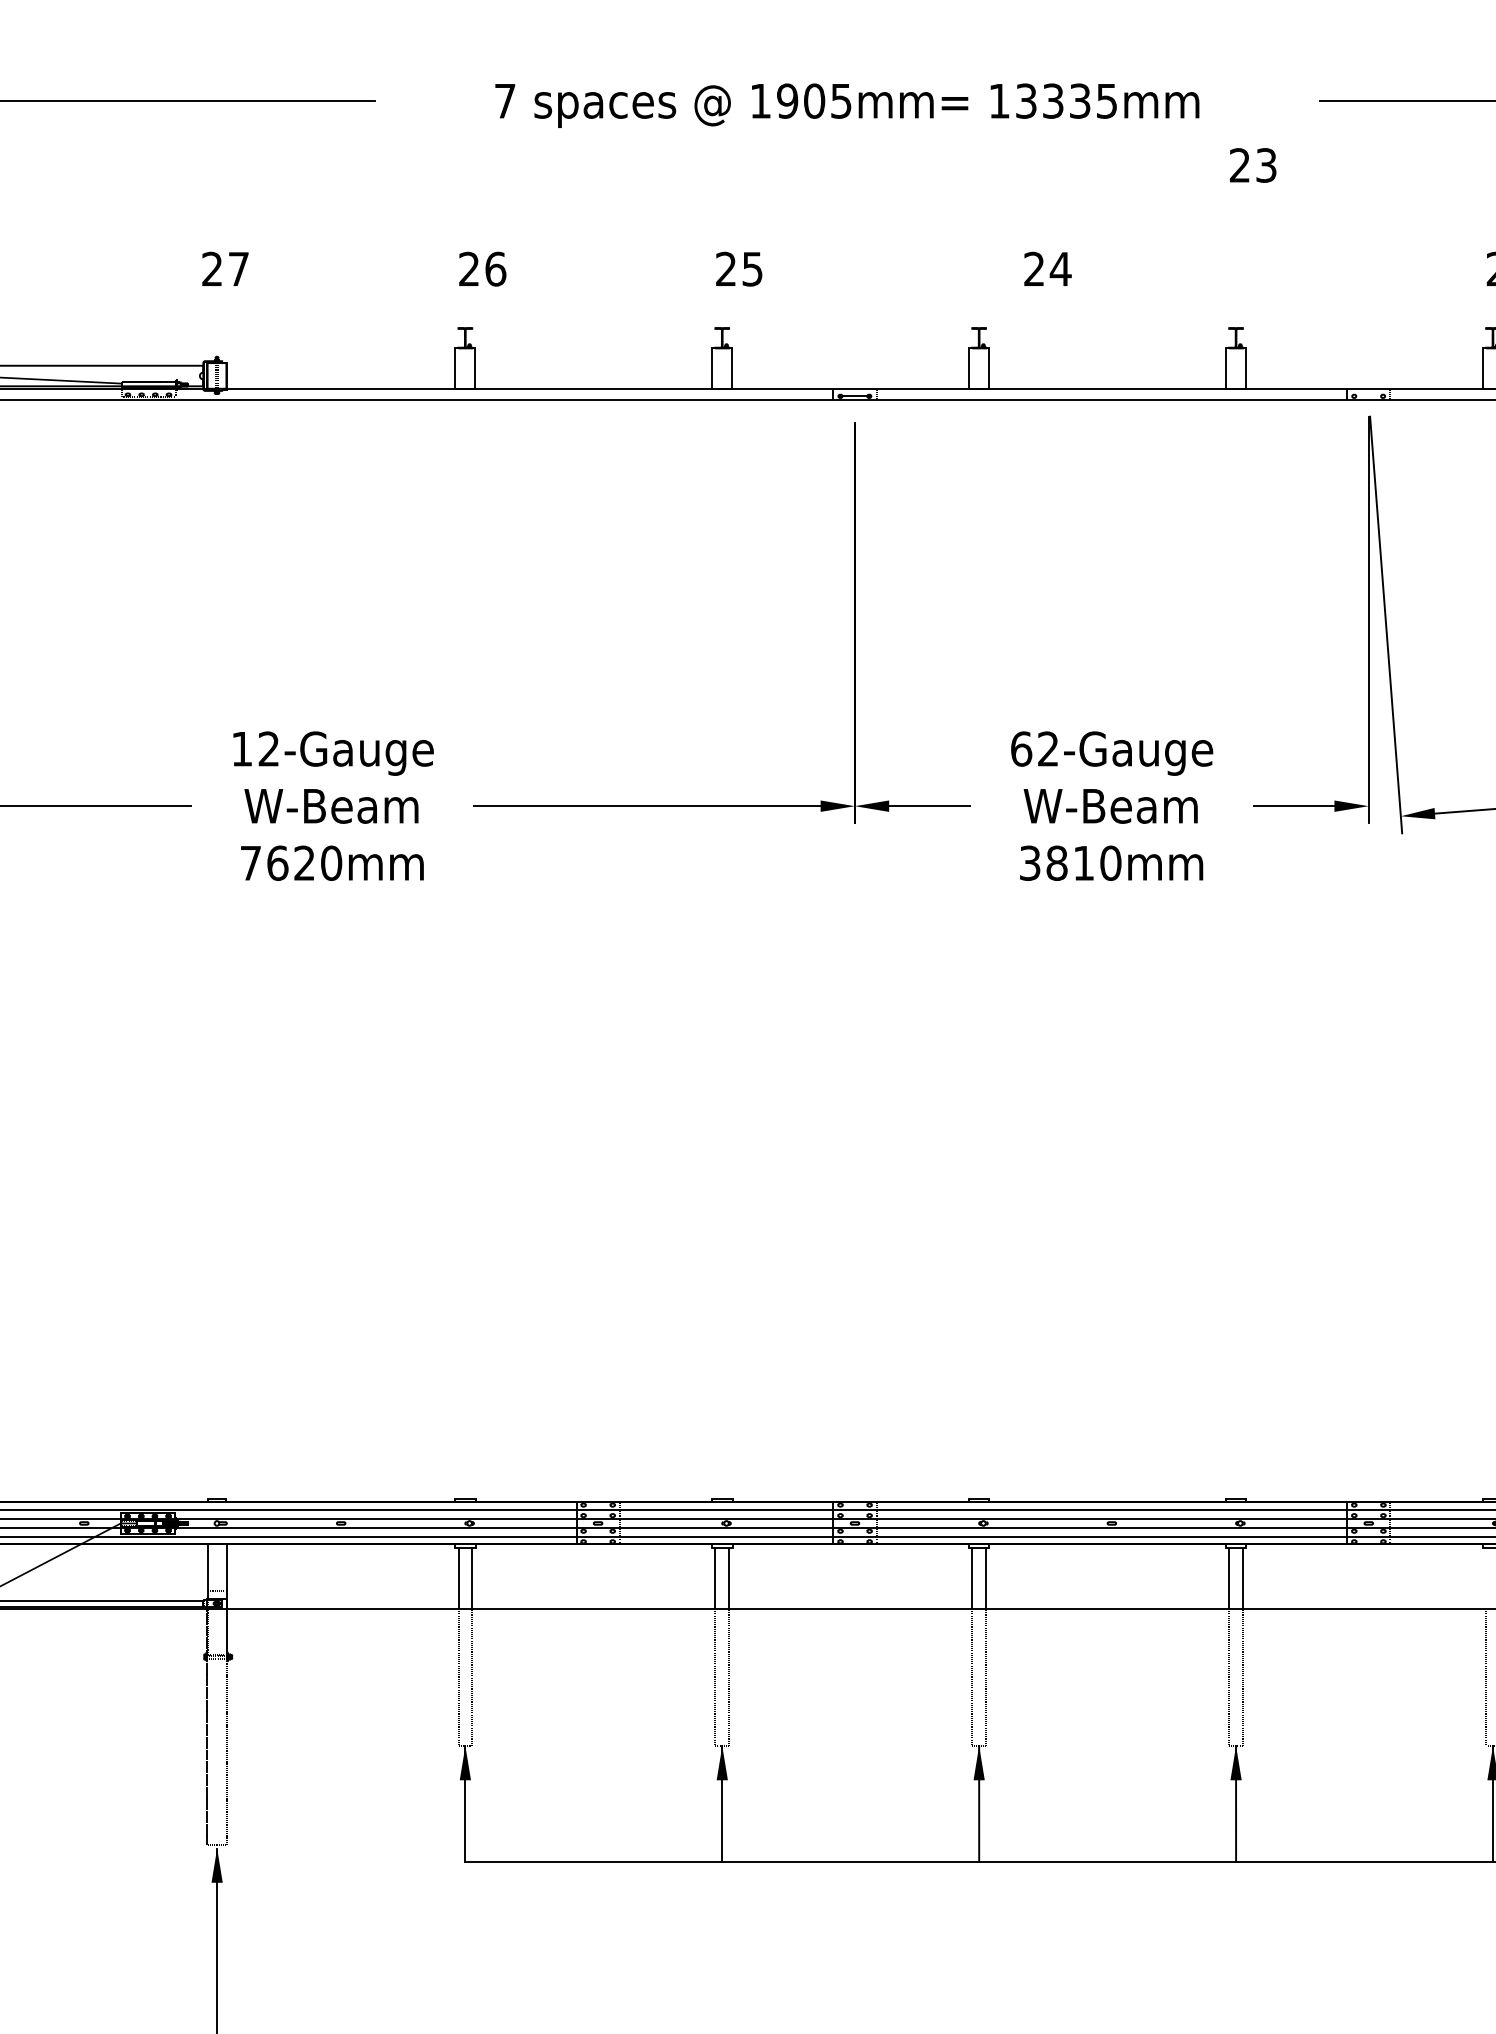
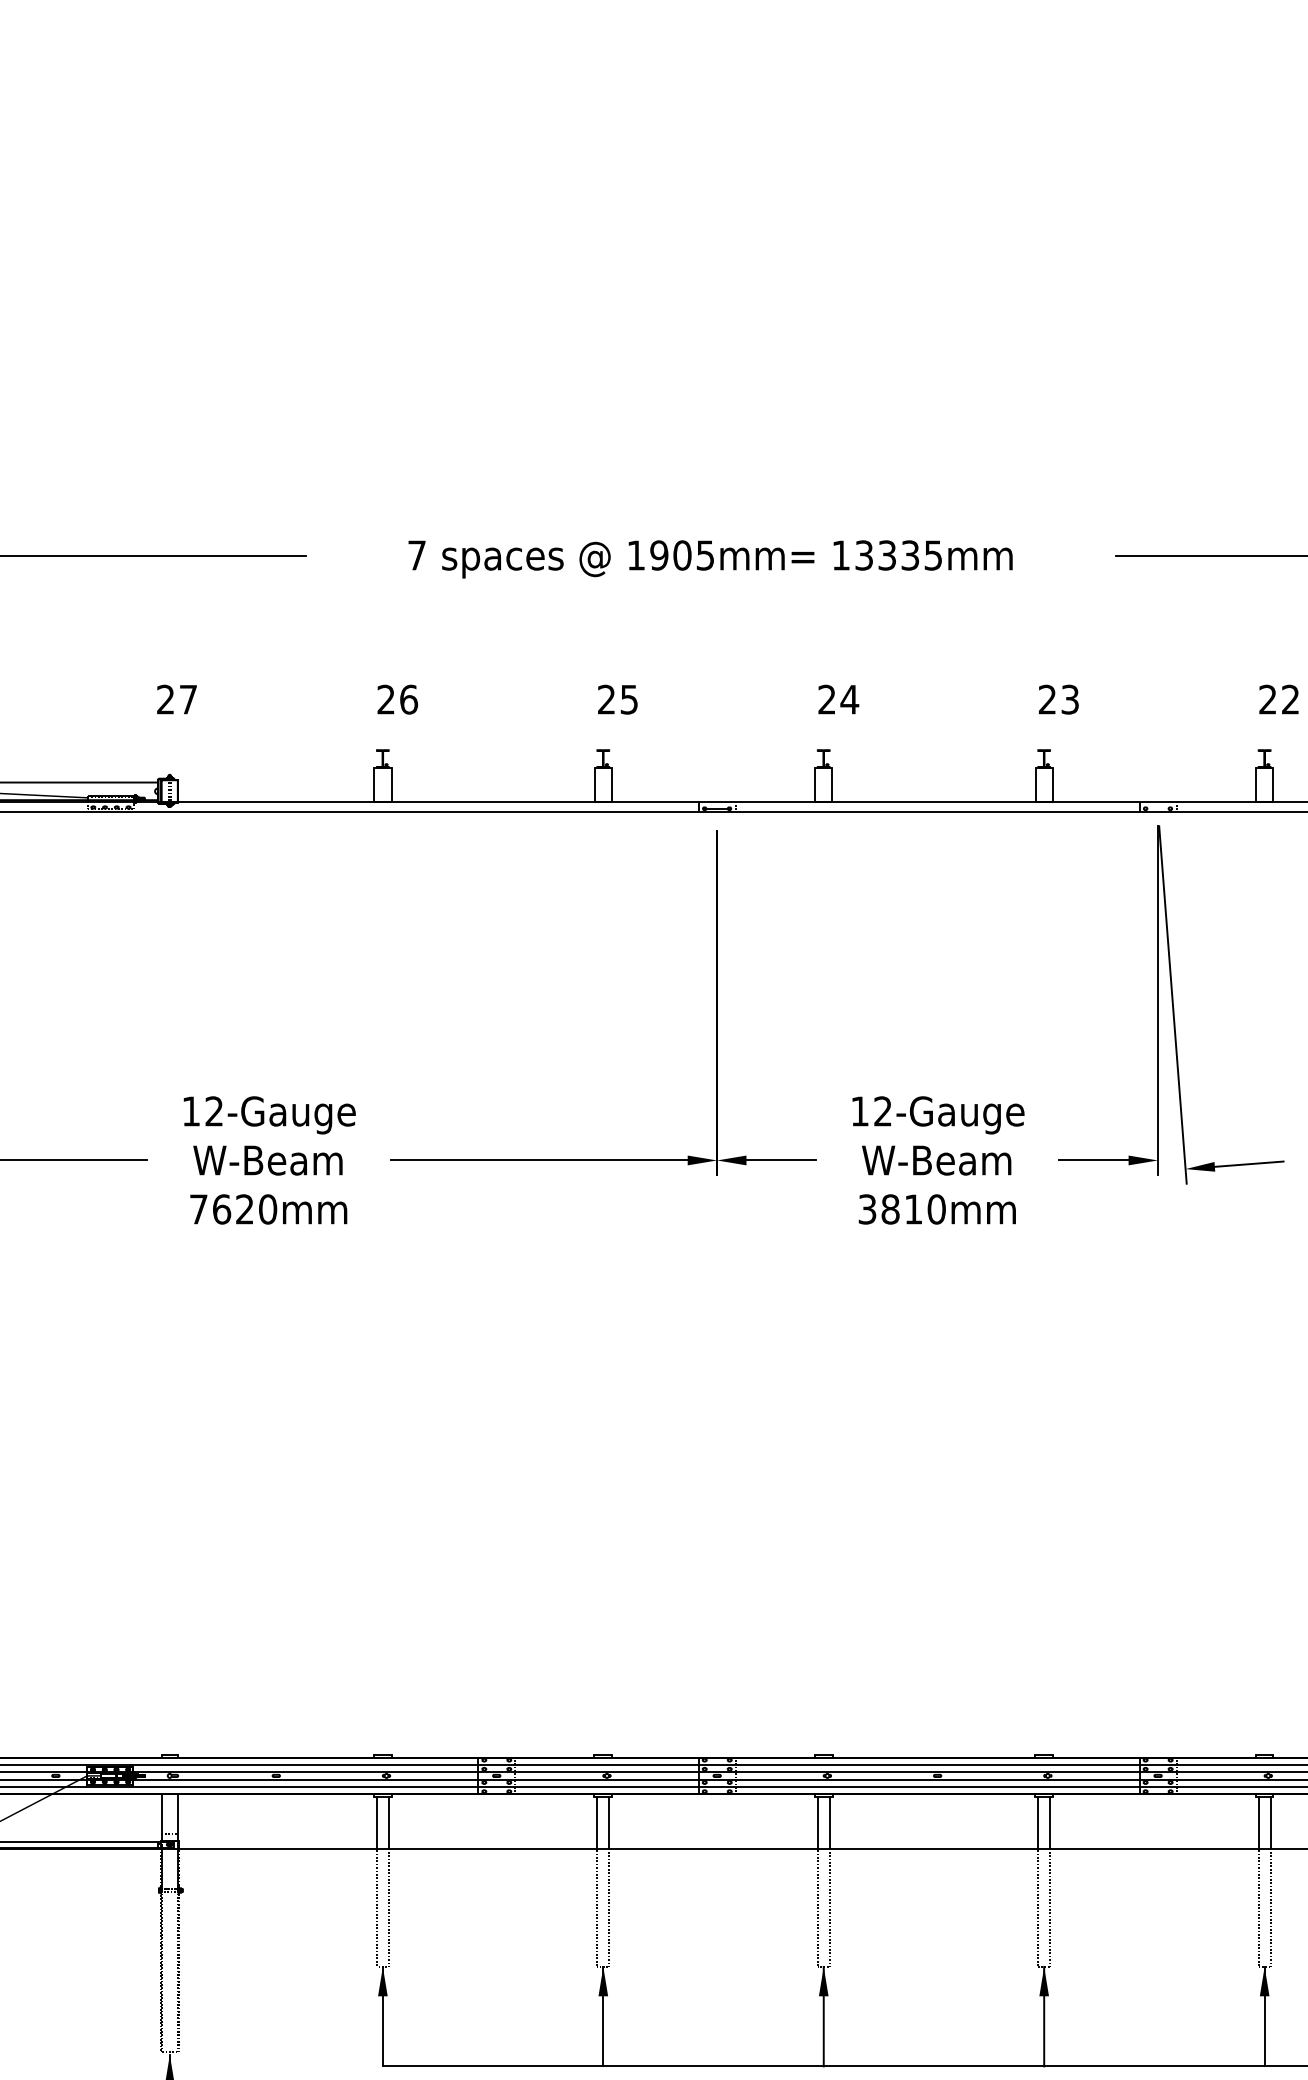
text: (1252, 165) -> (1058, 699), moved
text: (1047, 268) -> (838, 699), moved
text: (1022, 749) -> (860, 1111), 62-Gauge -> 12-Gauge
line: (1485, 1577) -> (1258, 1822), added

